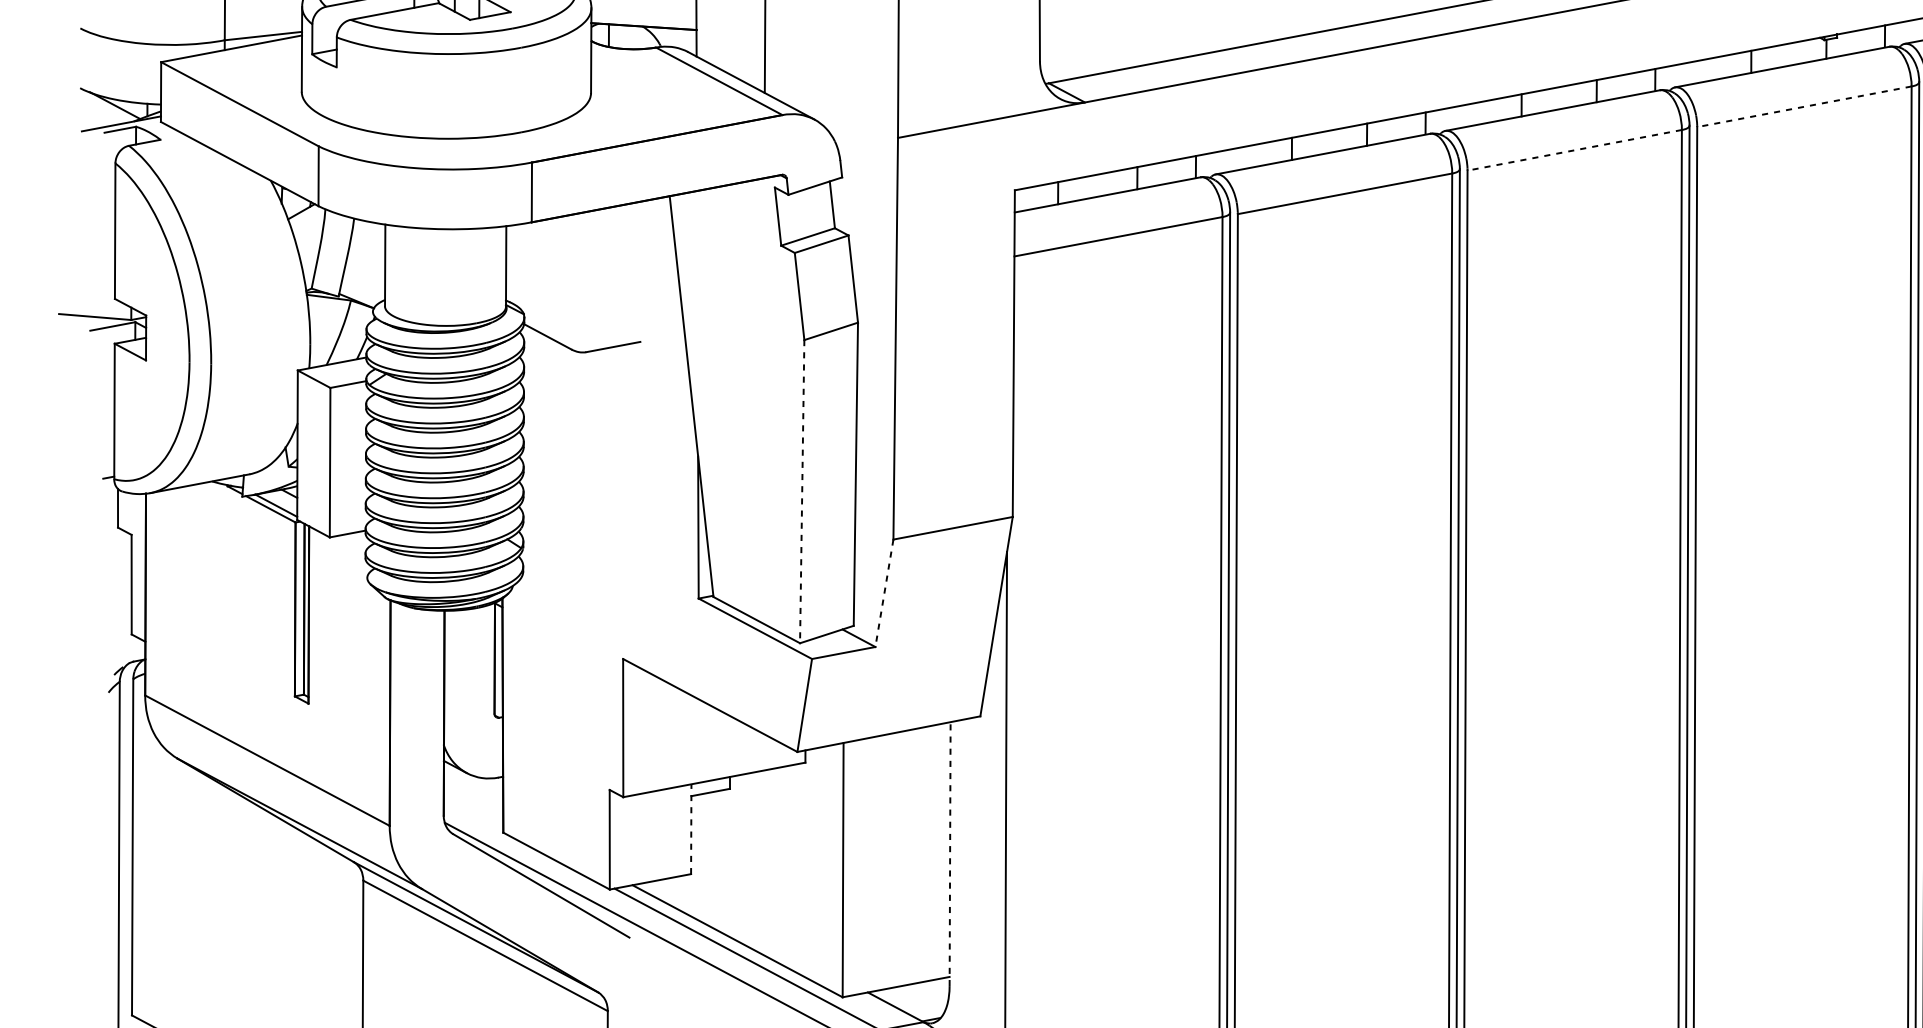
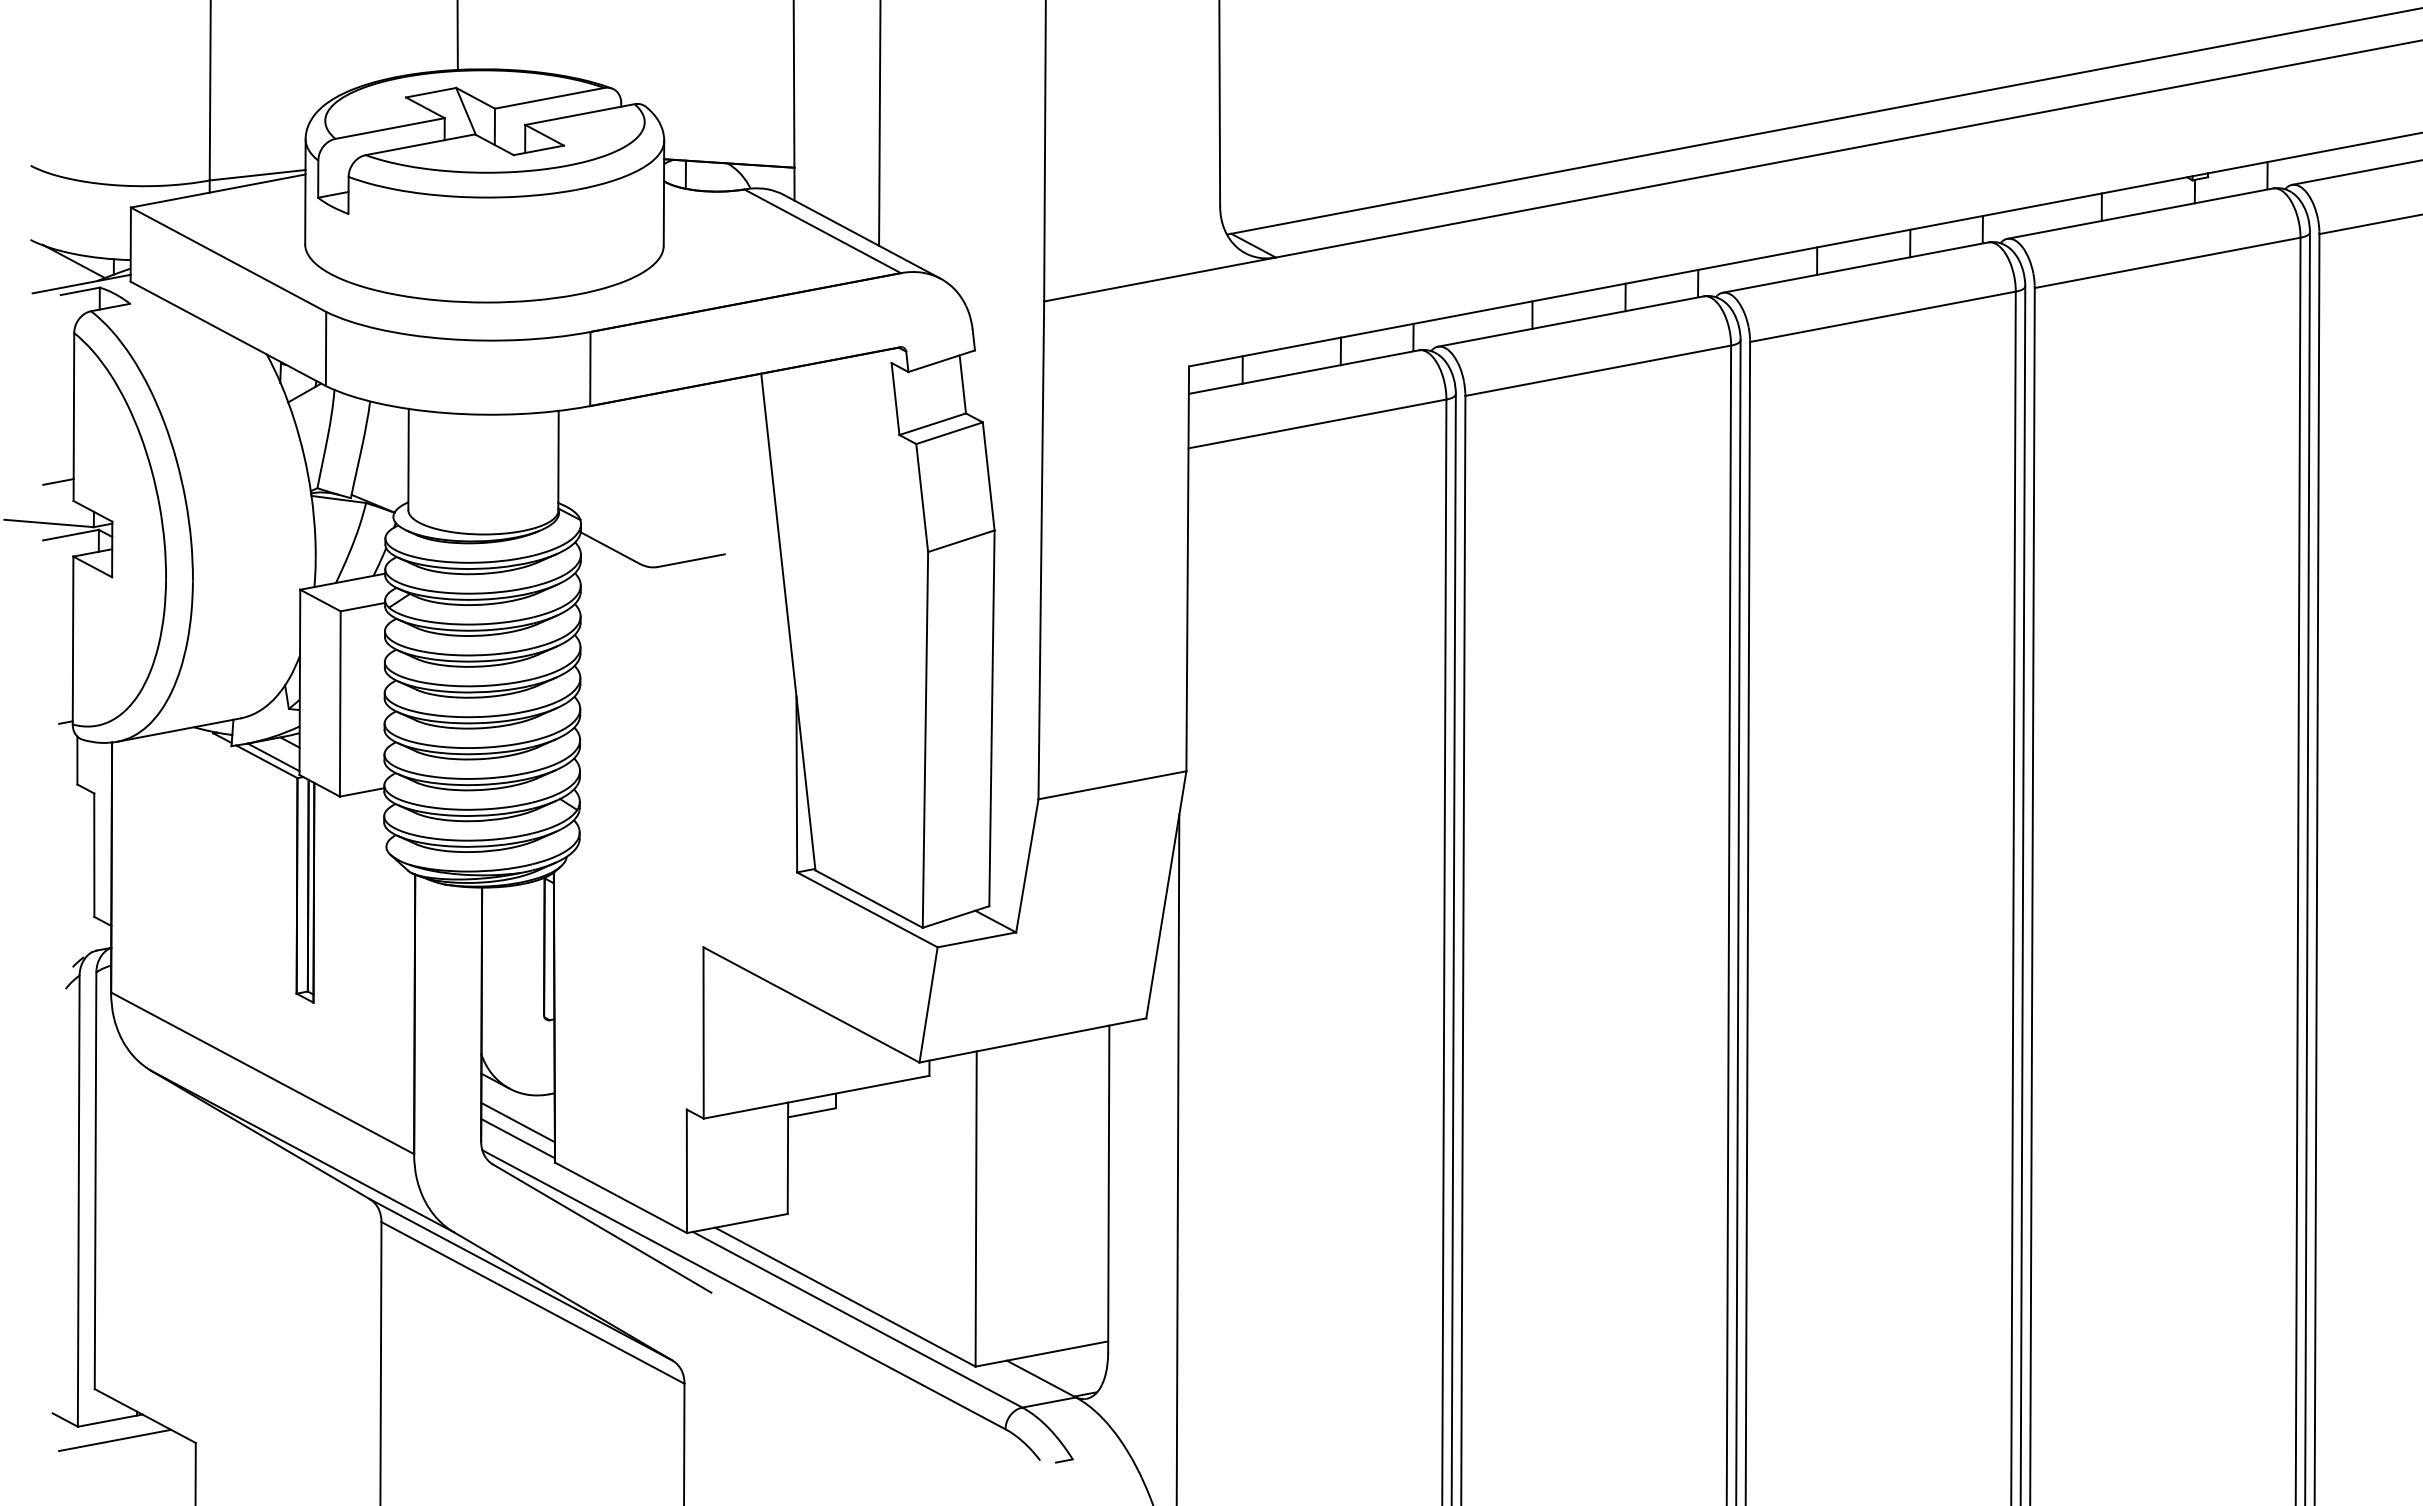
line: (1804, 106) -> (2167, 262), dashed -> solid
line: (1574, 150) -> (1882, 316), dashed -> solid
line: (102, 283) -> (58, 481), added
line: (802, 491) -> (925, 739), dashed -> solid
line: (884, 592) -> (1027, 865), dashed -> solid
line: (473, 800) -> (517, 1122), added
line: (473, 813) -> (517, 1138), added
line: (690, 829) -> (787, 1158), dashed -> solid
line: (949, 854) -> (1108, 1189), dashed -> solid

